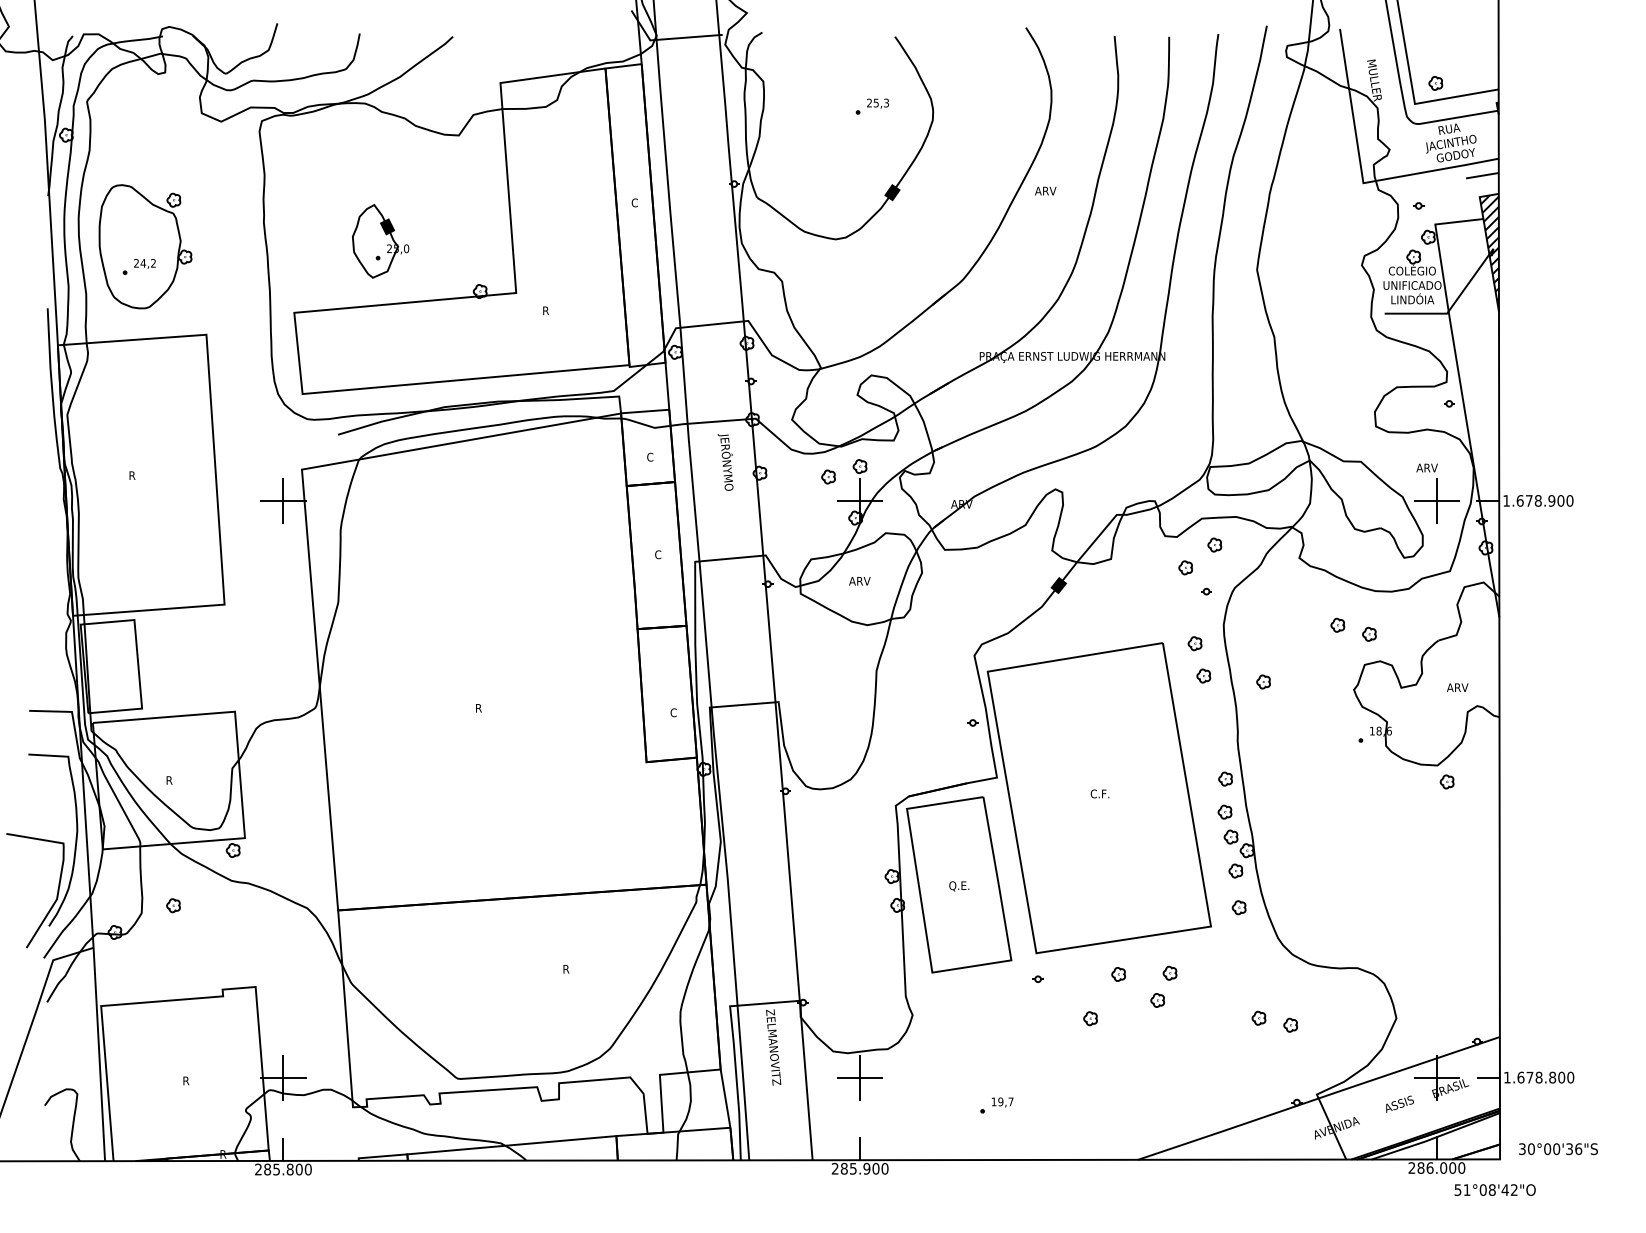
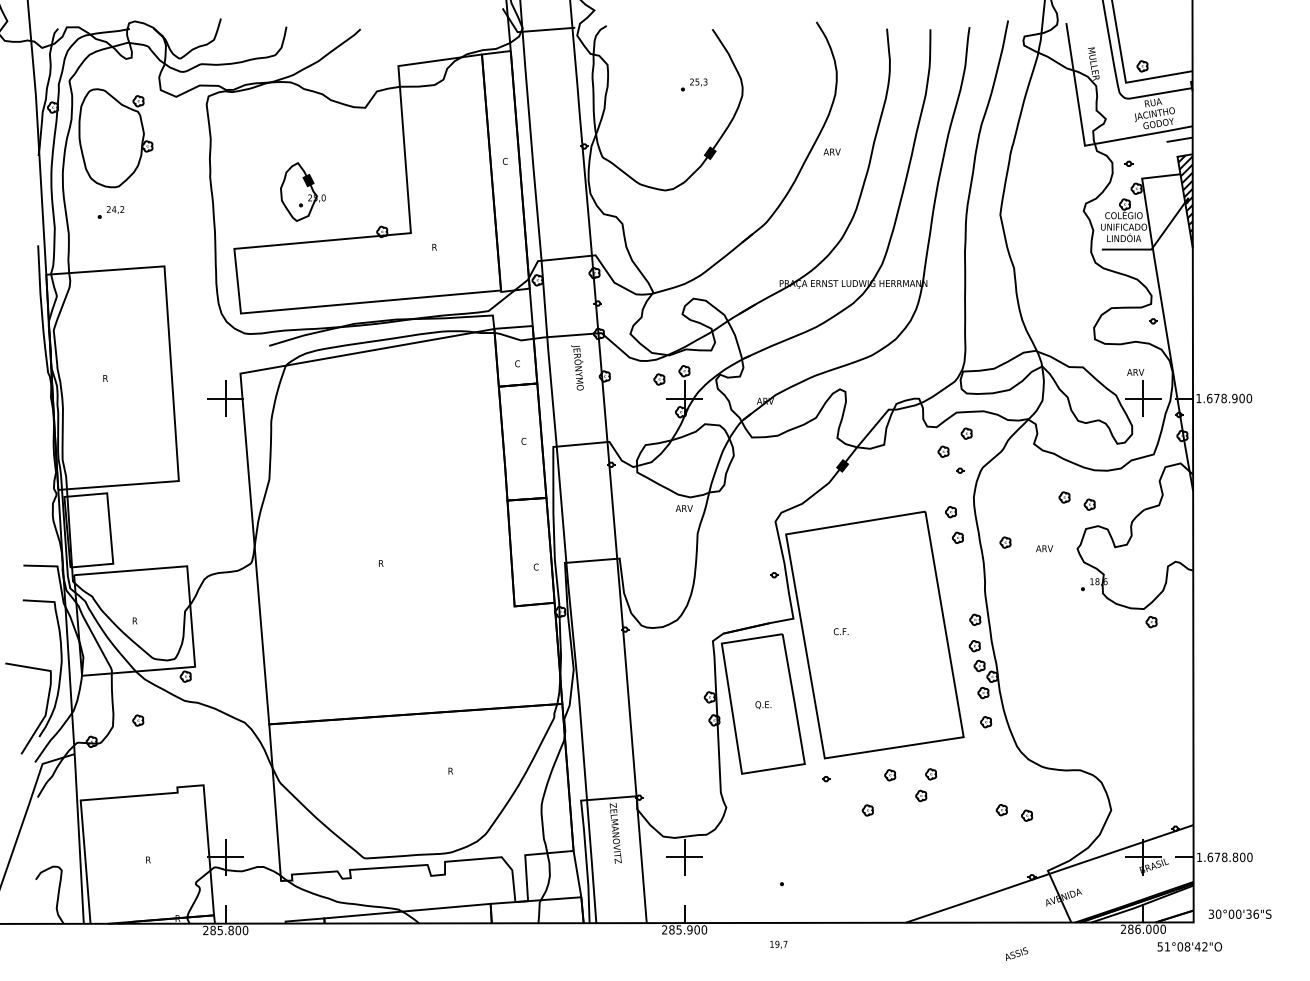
part: (145, 246) -> (115, 138), moved
text: (859, 581) -> (684, 508), moved
text: (1457, 687) -> (1044, 548), moved
text: (1099, 793) -> (840, 631), moved
text: (1002, 1102) -> (778, 944), moved
text: (1399, 1103) -> (1016, 953), moved

